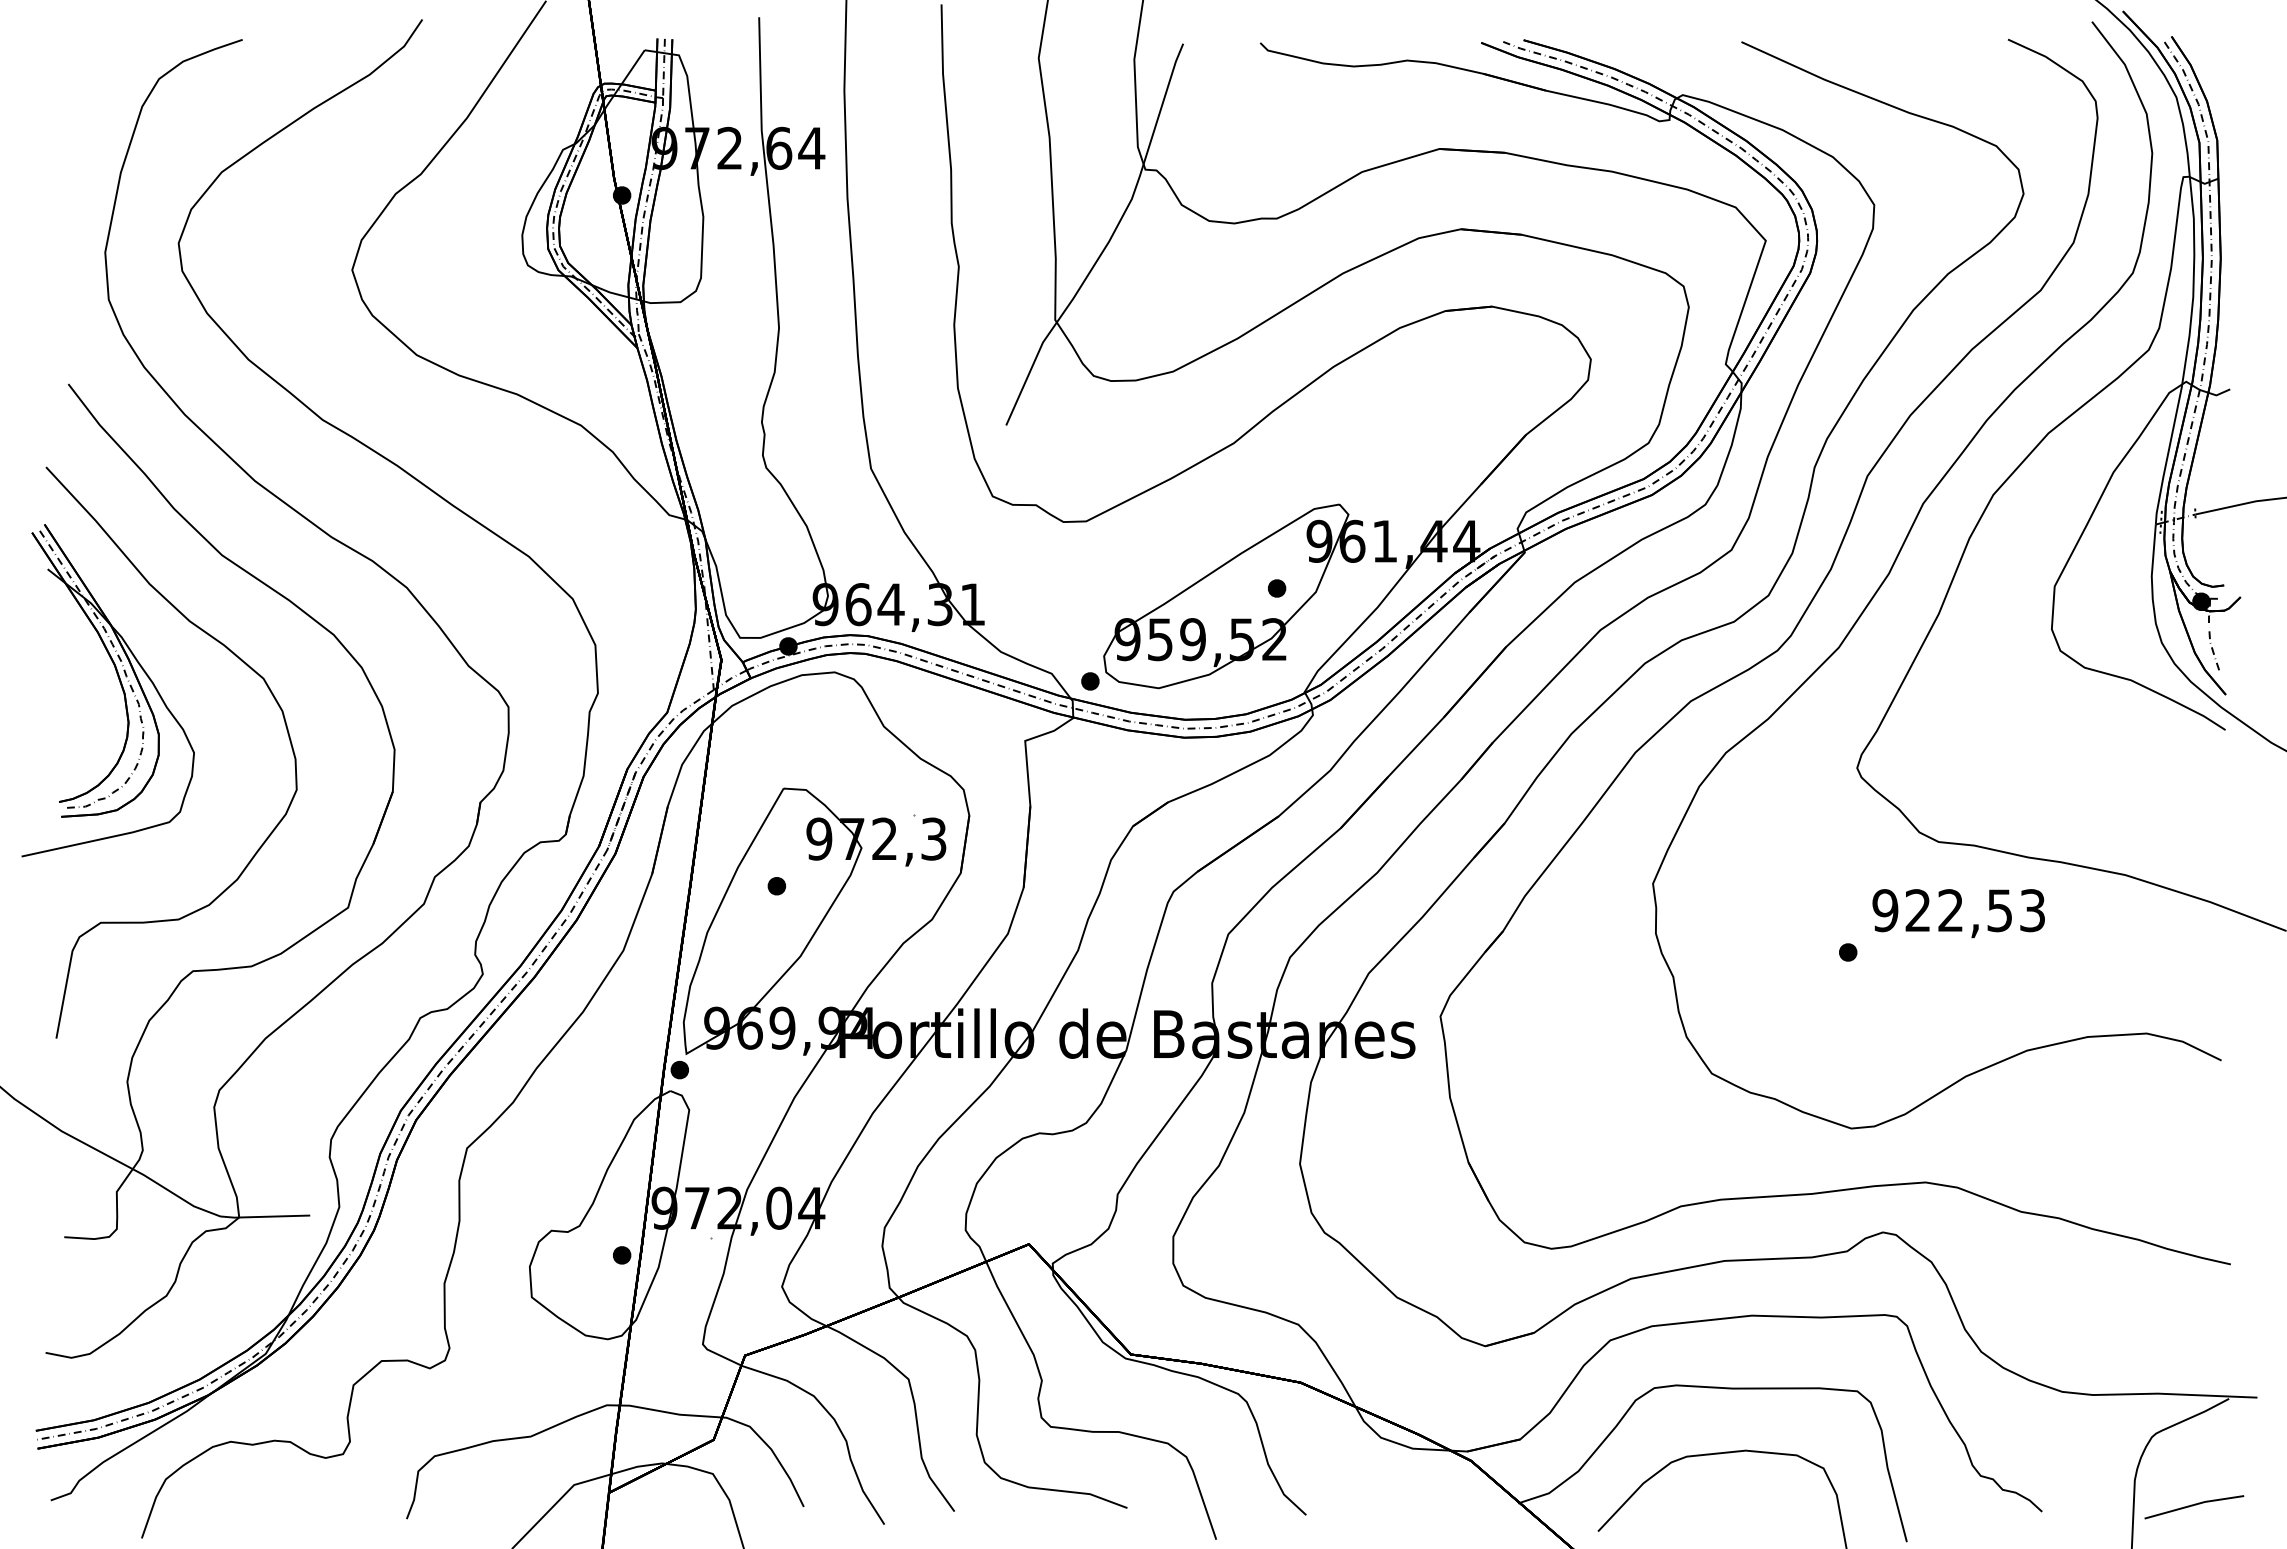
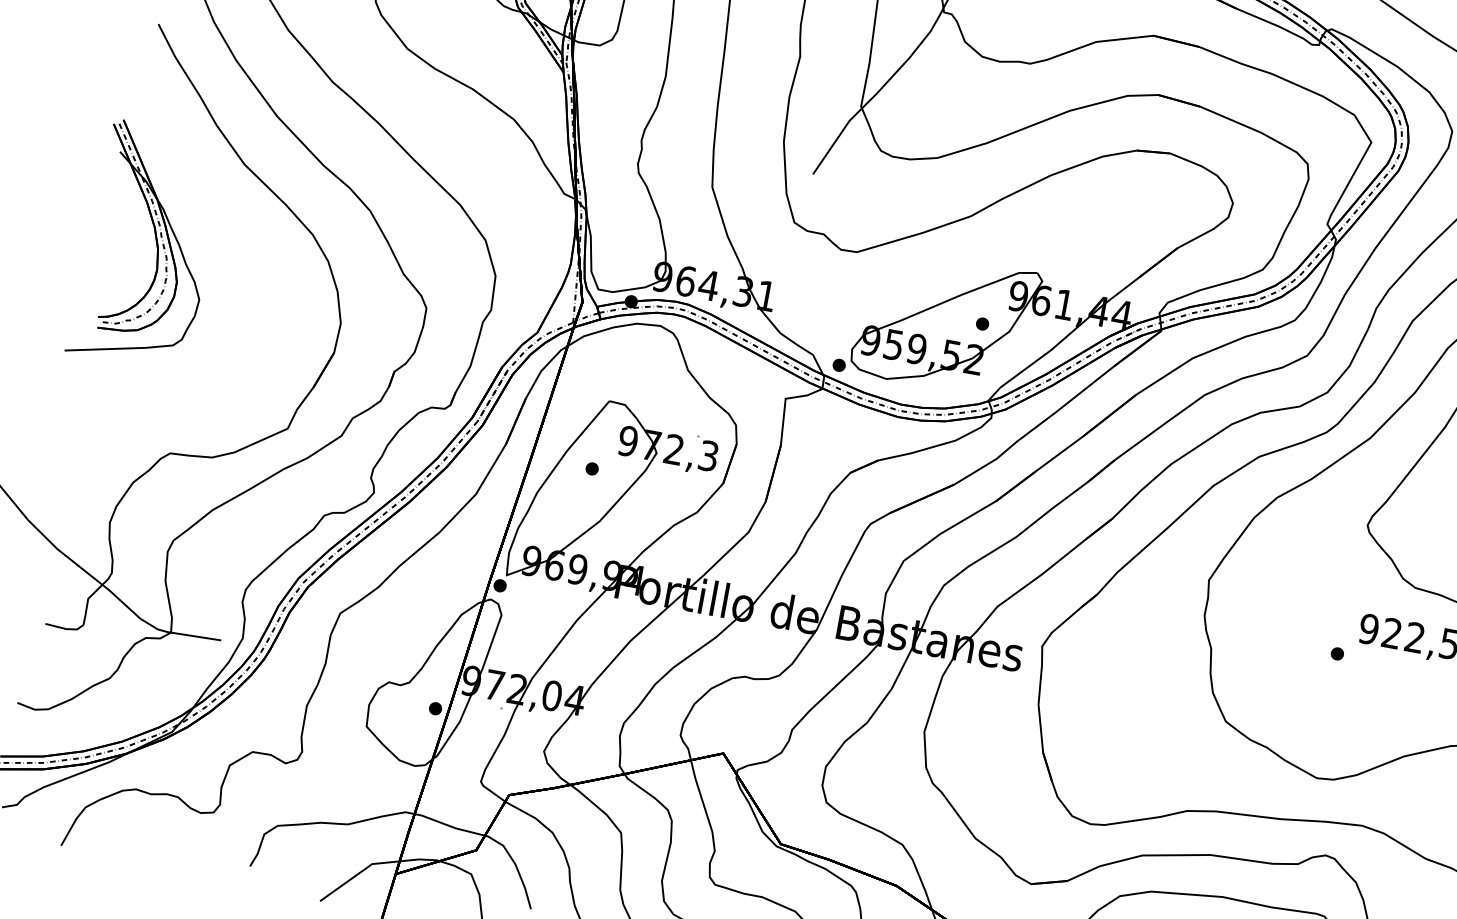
curve: (249, 668) -> (249, 247), removed

